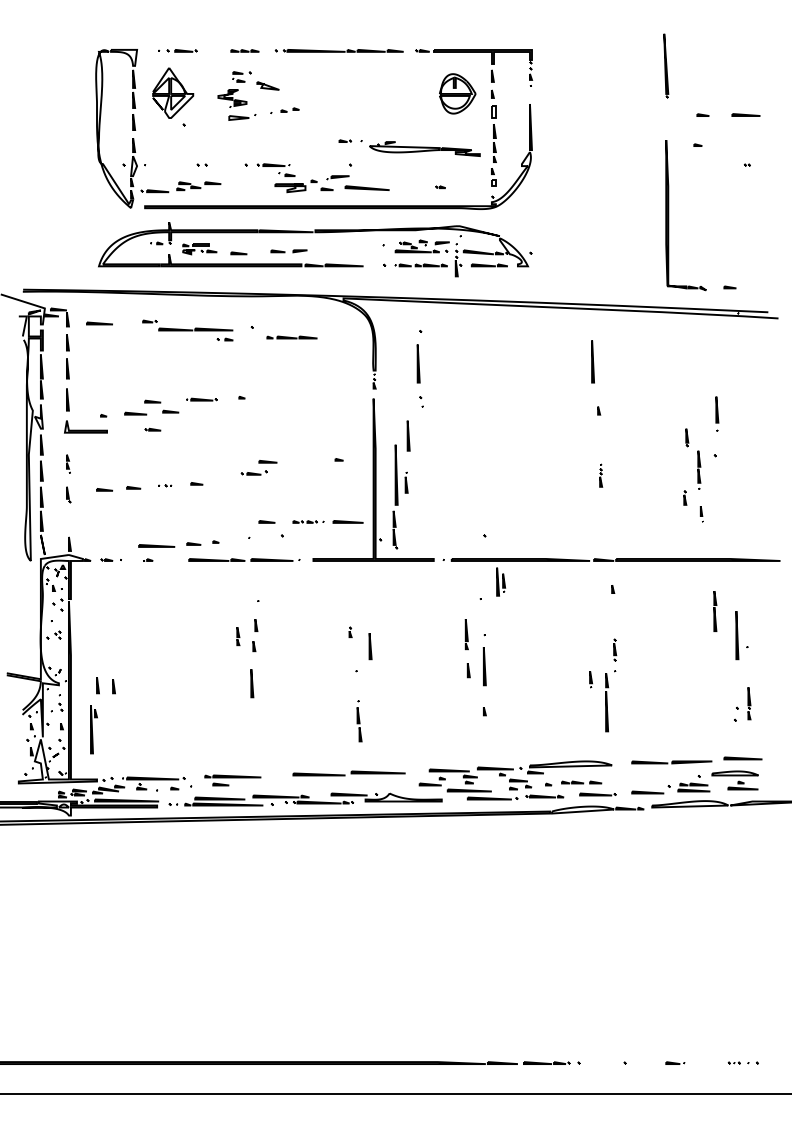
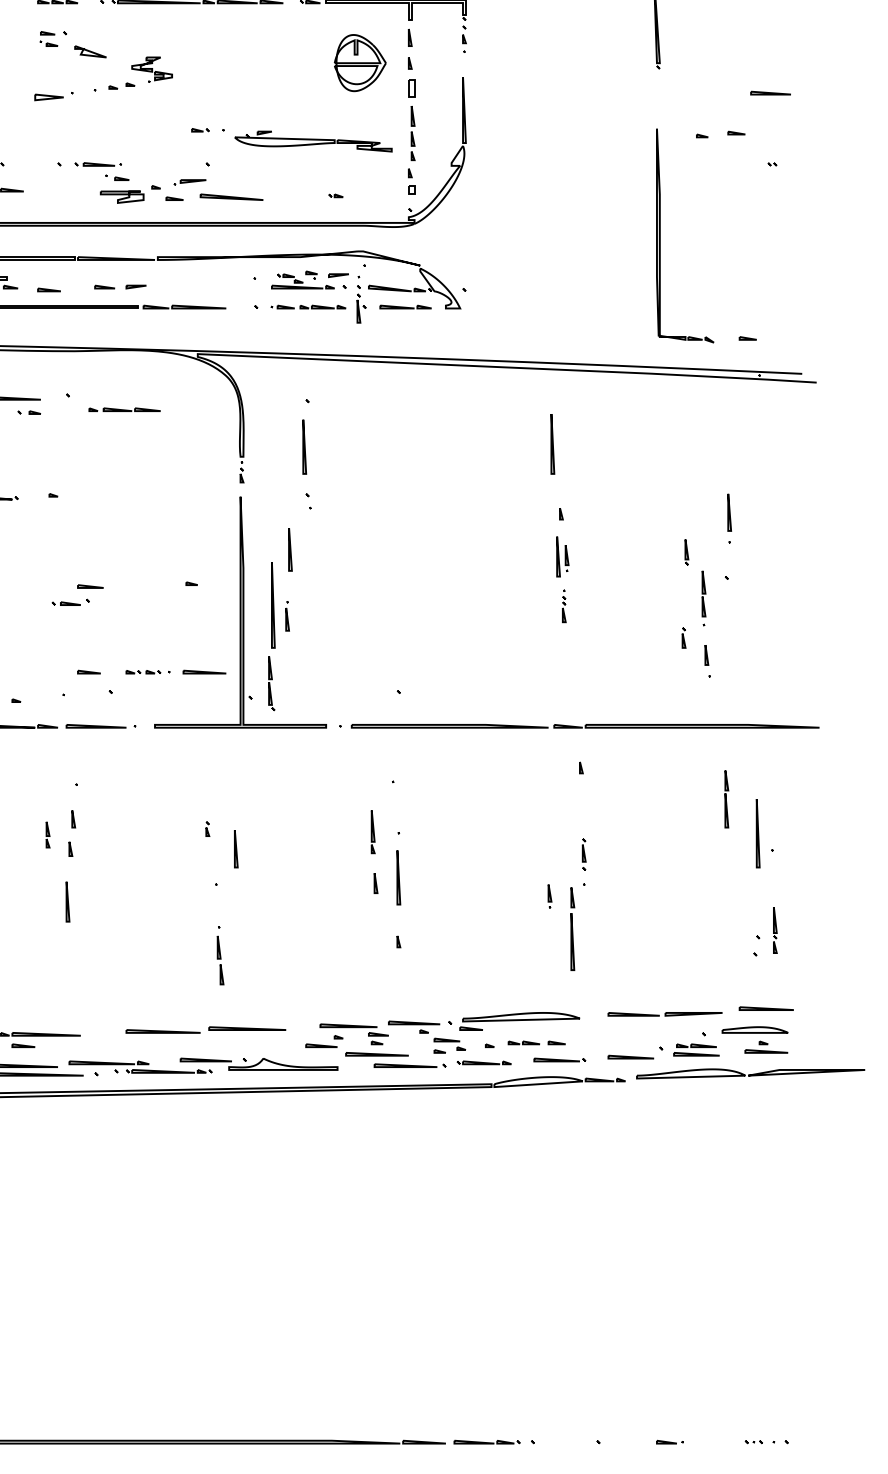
part: (232, 98) -> (152, 69), moved
part: (702, 114) -> (735, 132), moved
part: (701, 513) -> (707, 660), size x1.43
part: (501, 581) -> (563, 556), moved

